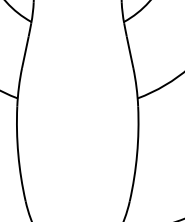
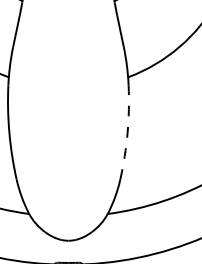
arc: (137, 153) -> (127, 132), solid -> dashed

